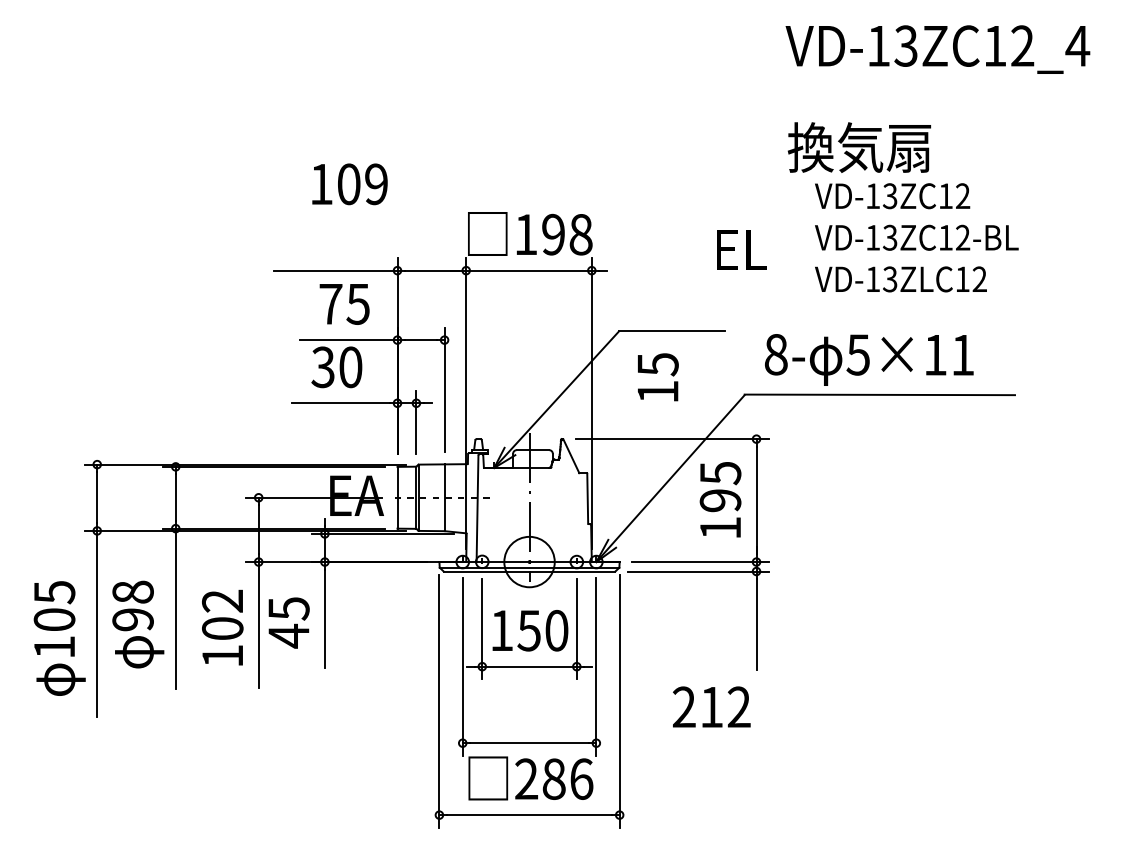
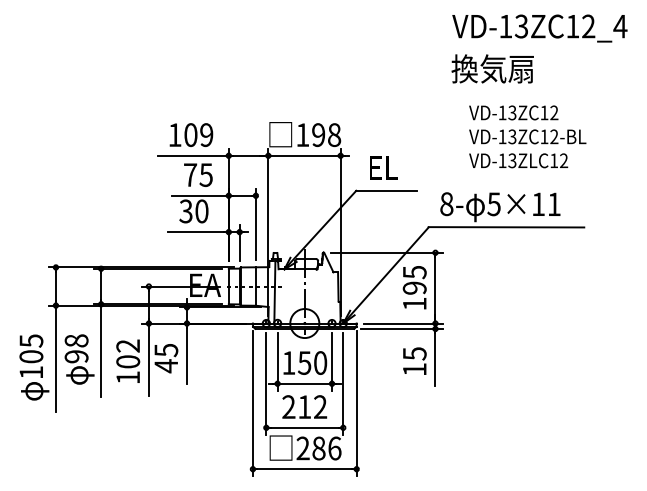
text: (859, 146) -> (492, 68), moved
text: (350, 183) -> (191, 134), moved
text: (740, 249) -> (383, 167), moved
text: (657, 376) -> (414, 360), moved
text: (711, 706) -> (304, 406), moved

